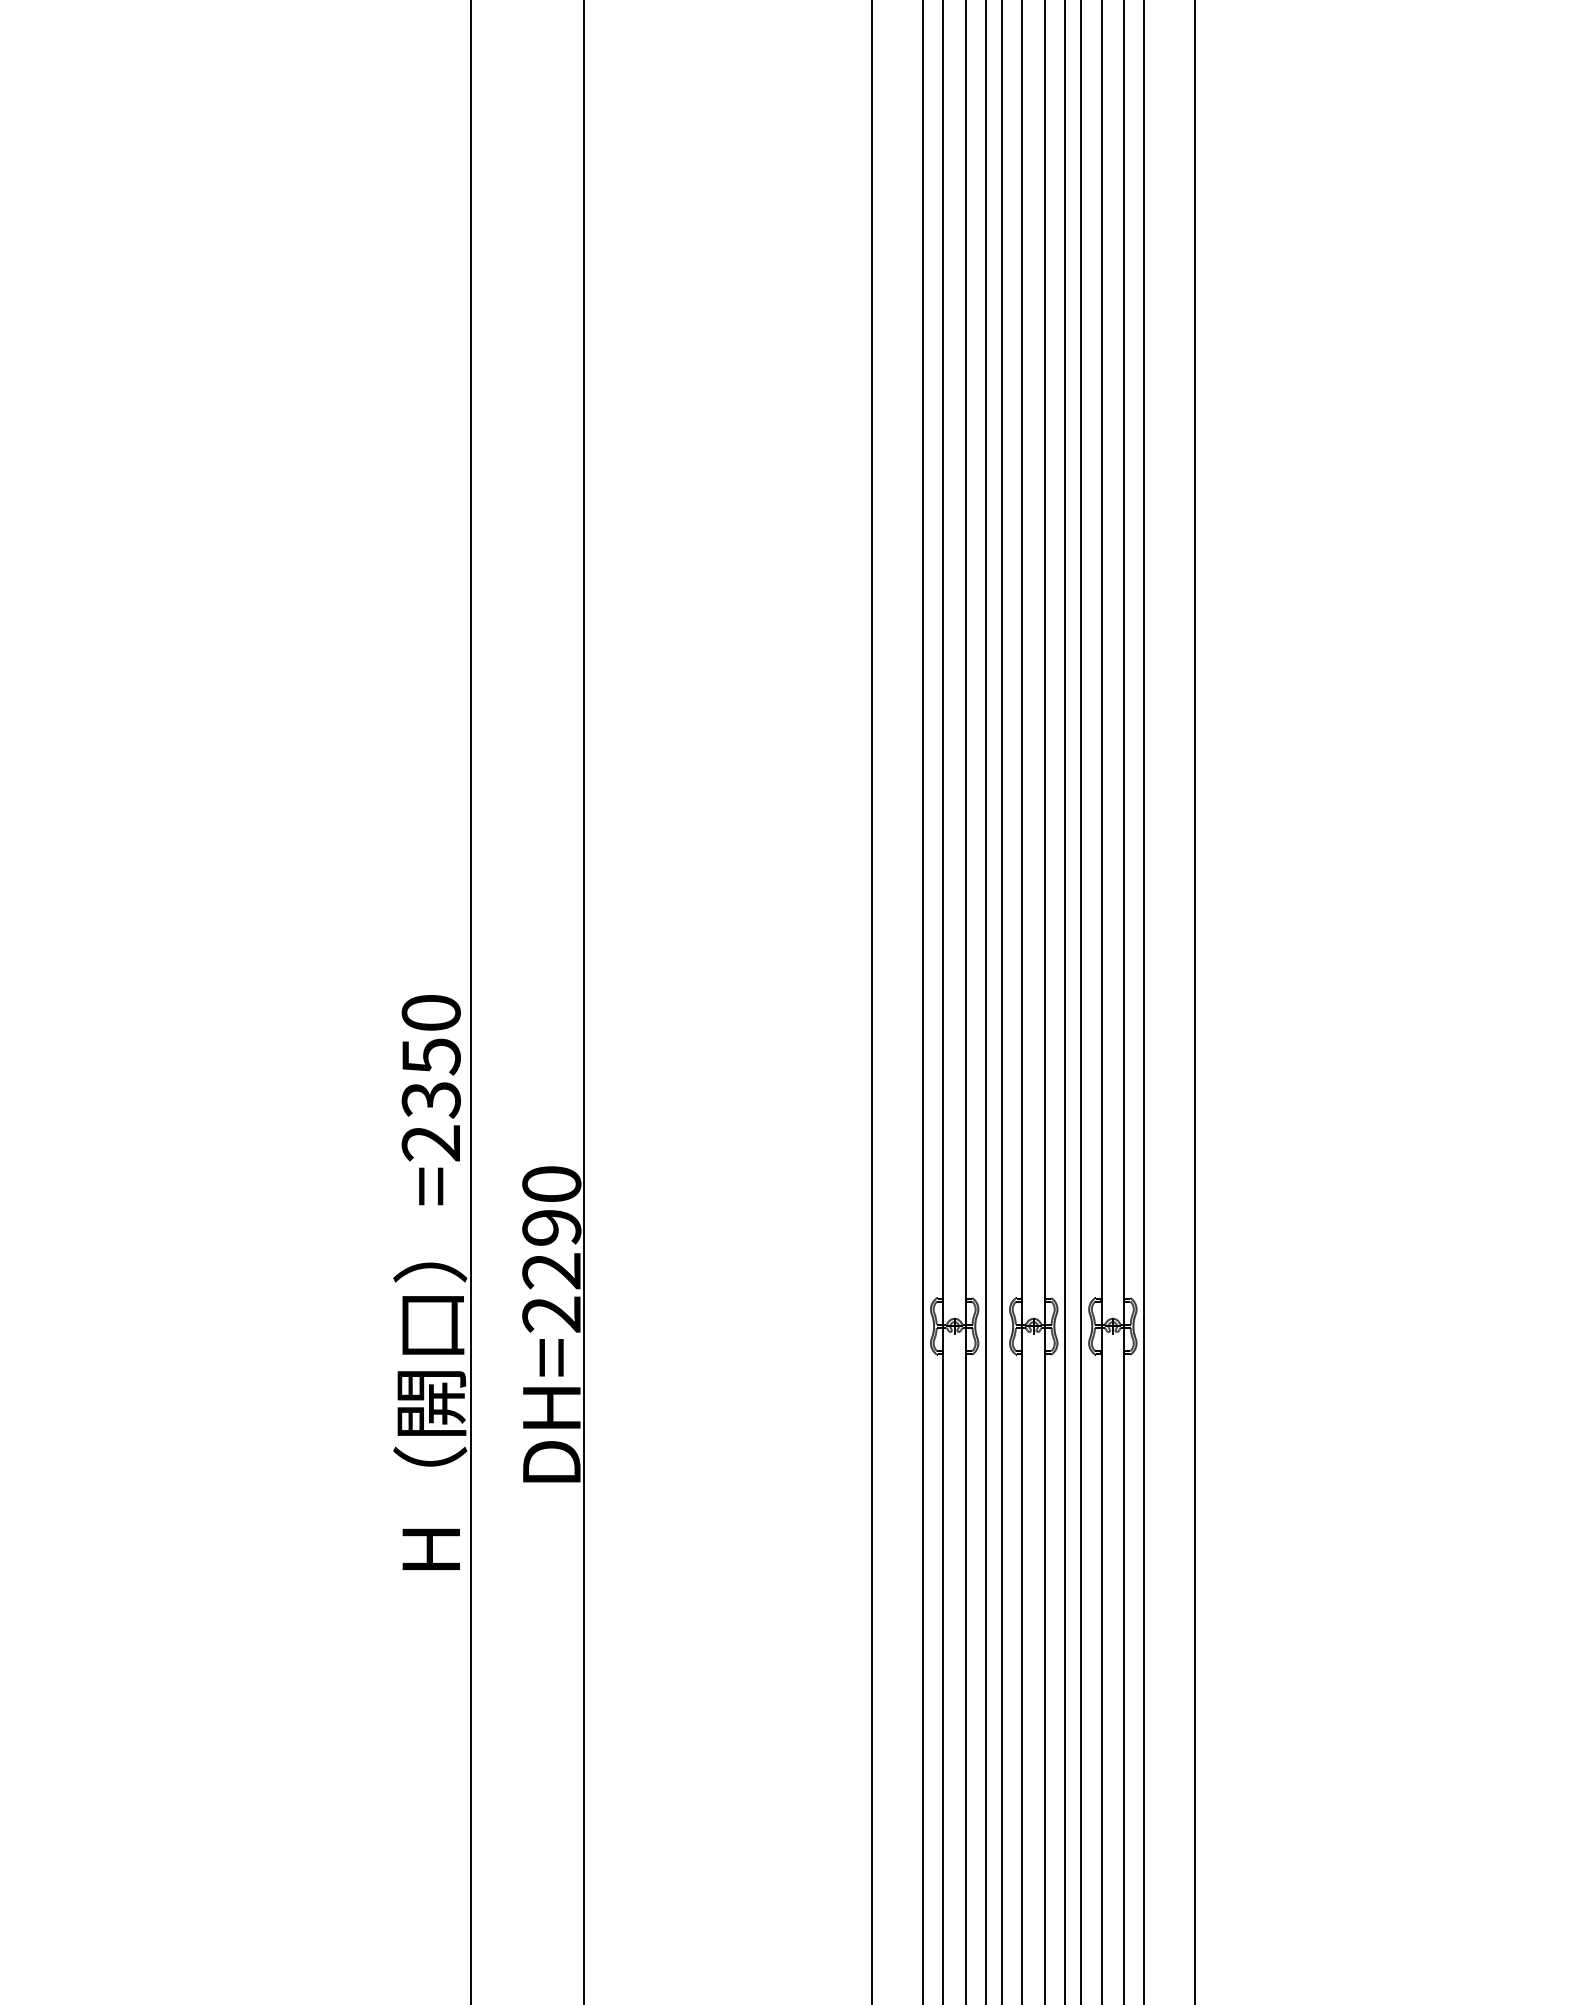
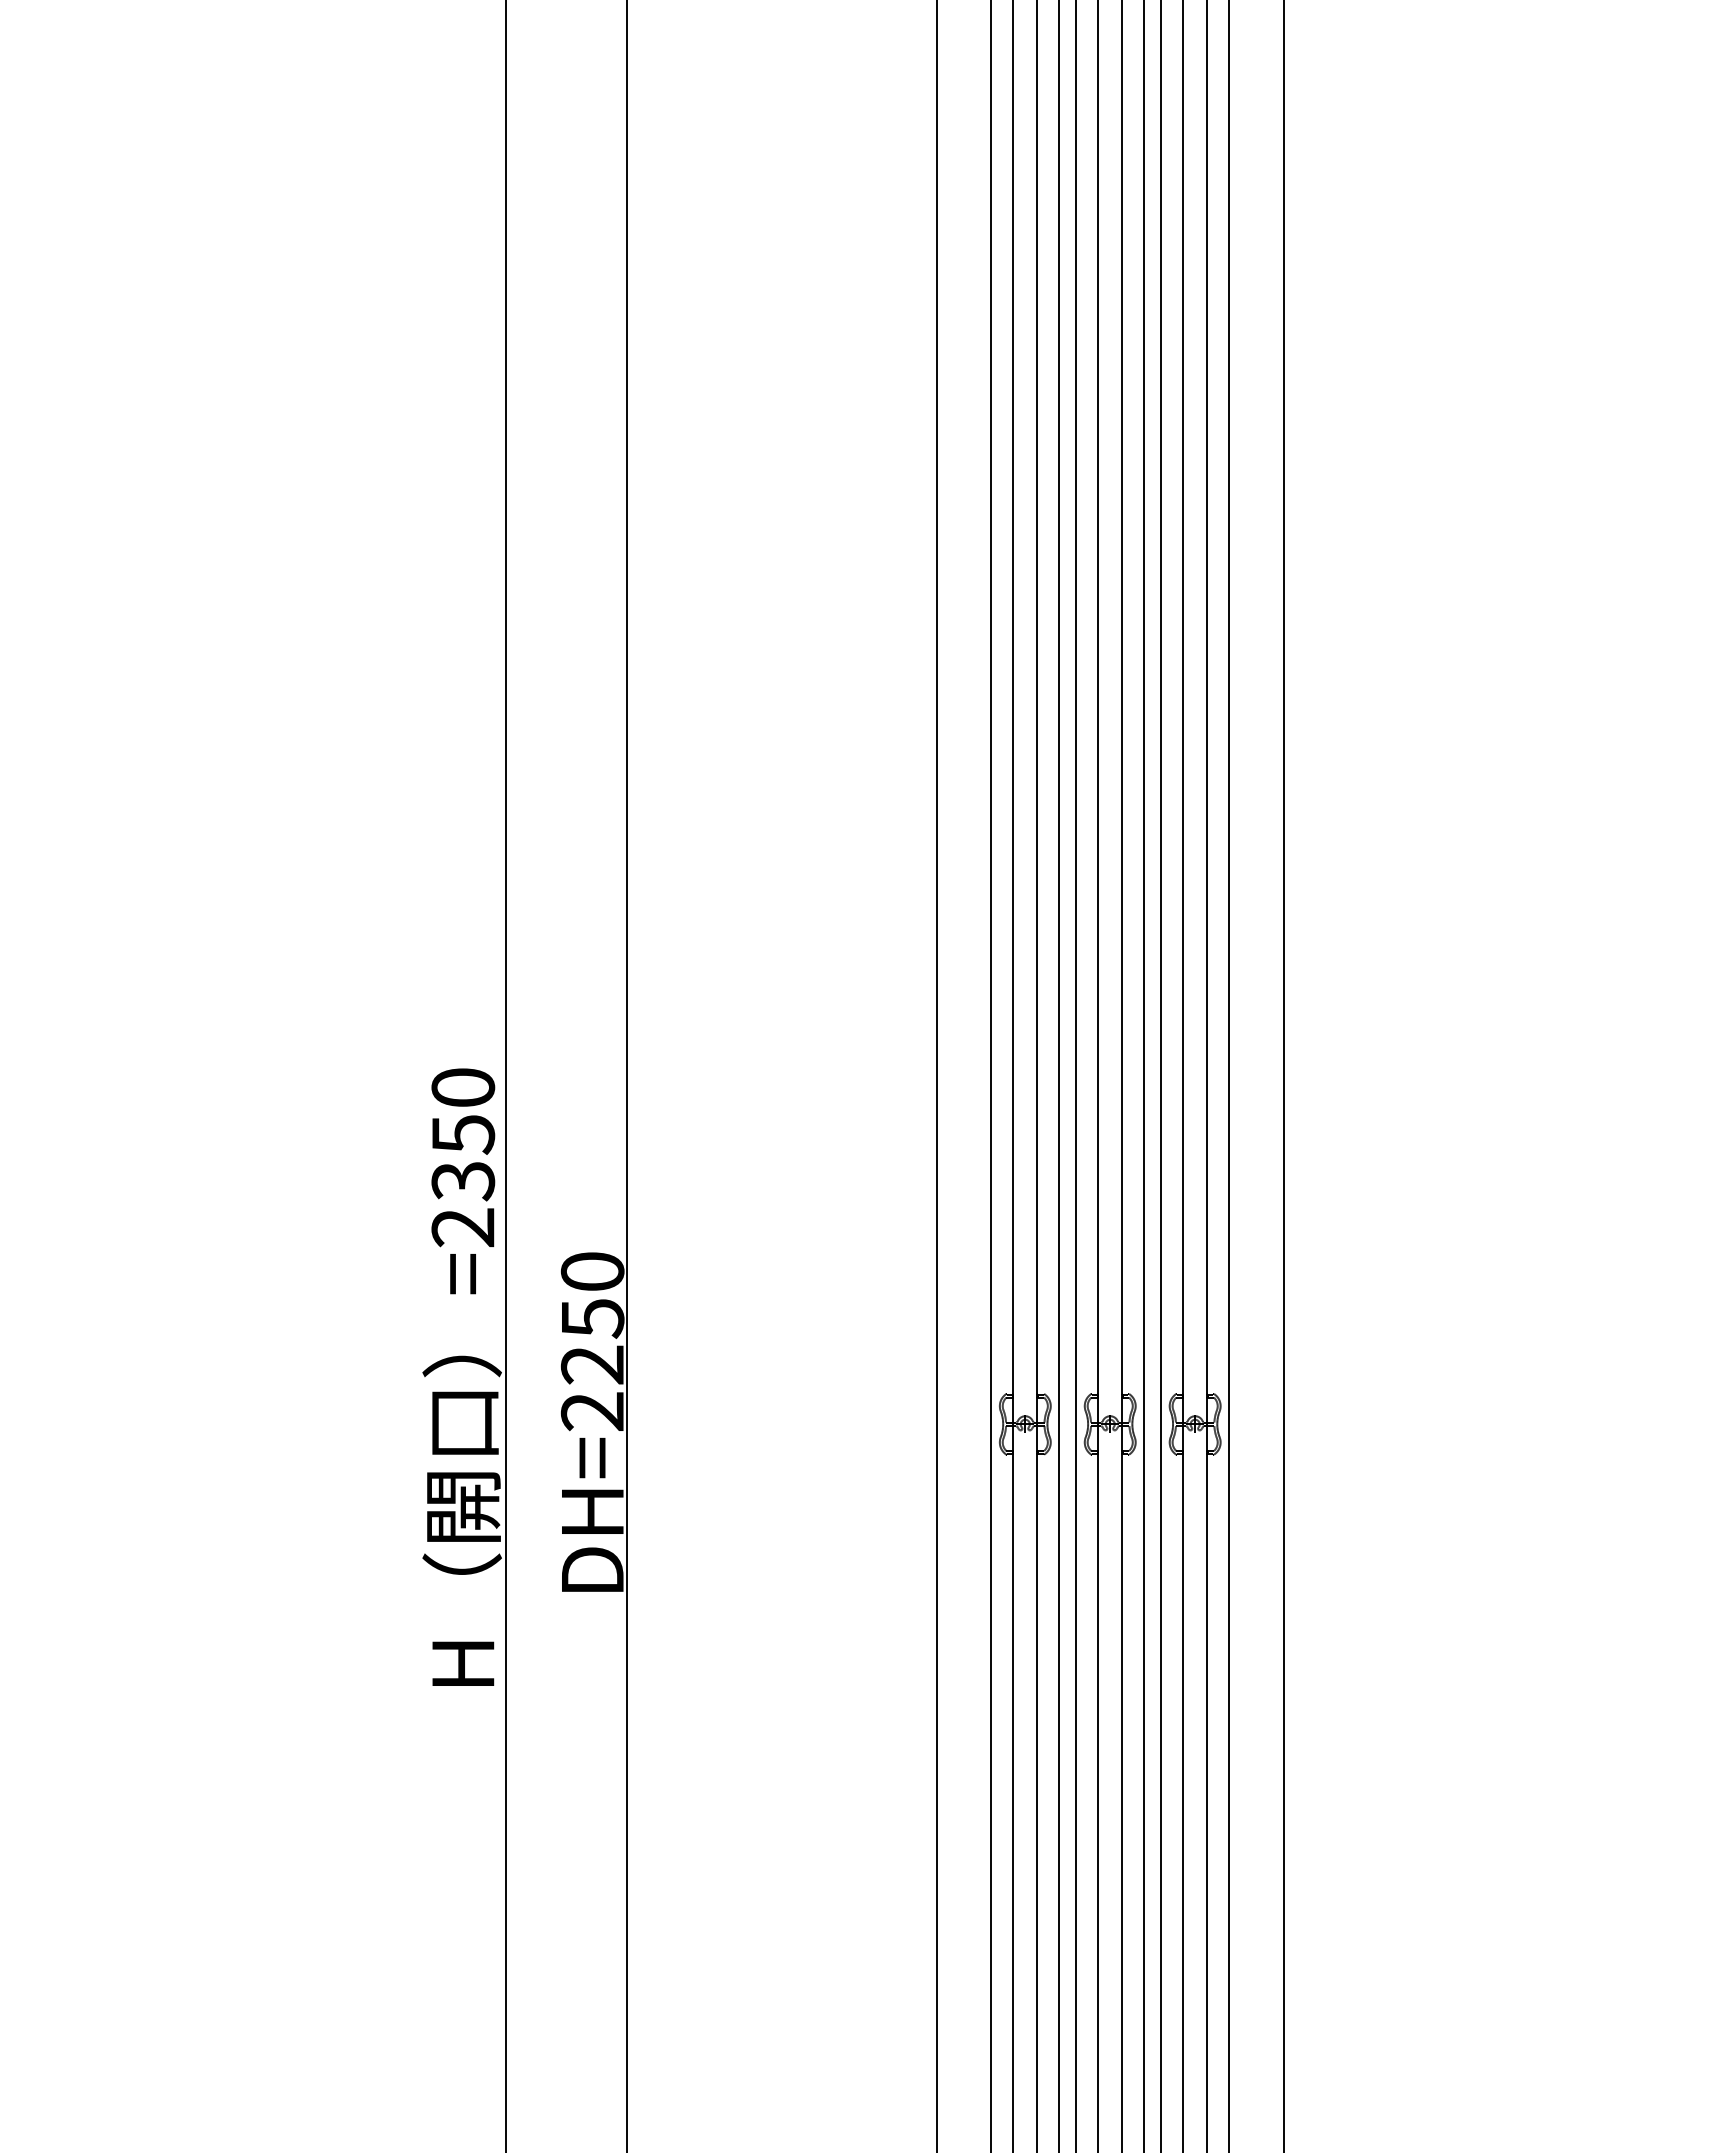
text: (551, 1227) -> (592, 1318), DH=2290 -> DH=2250

